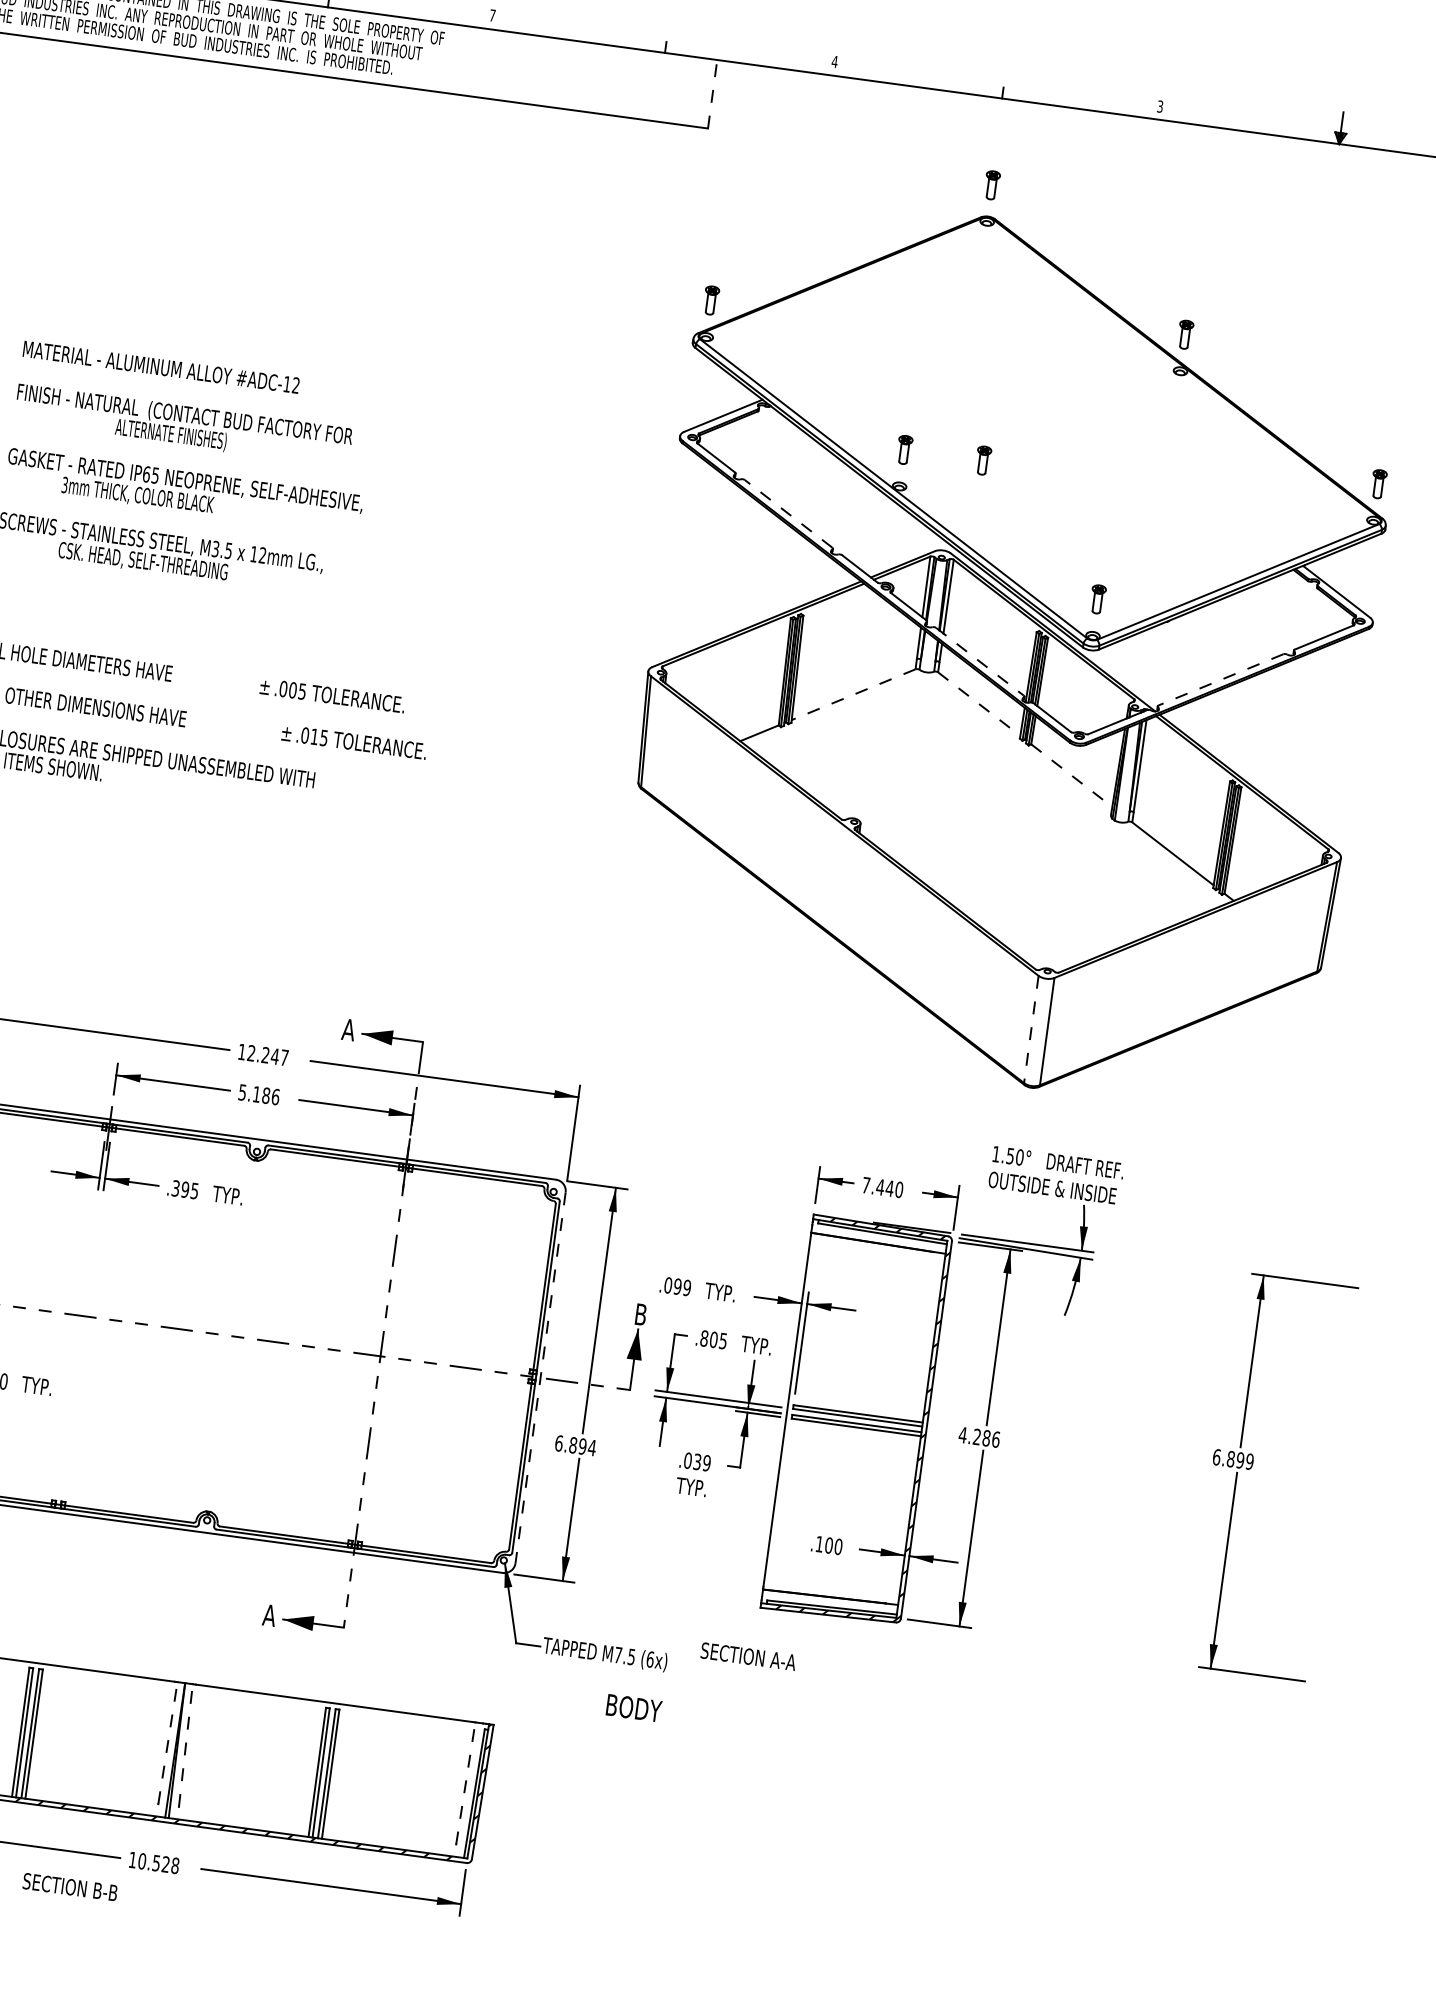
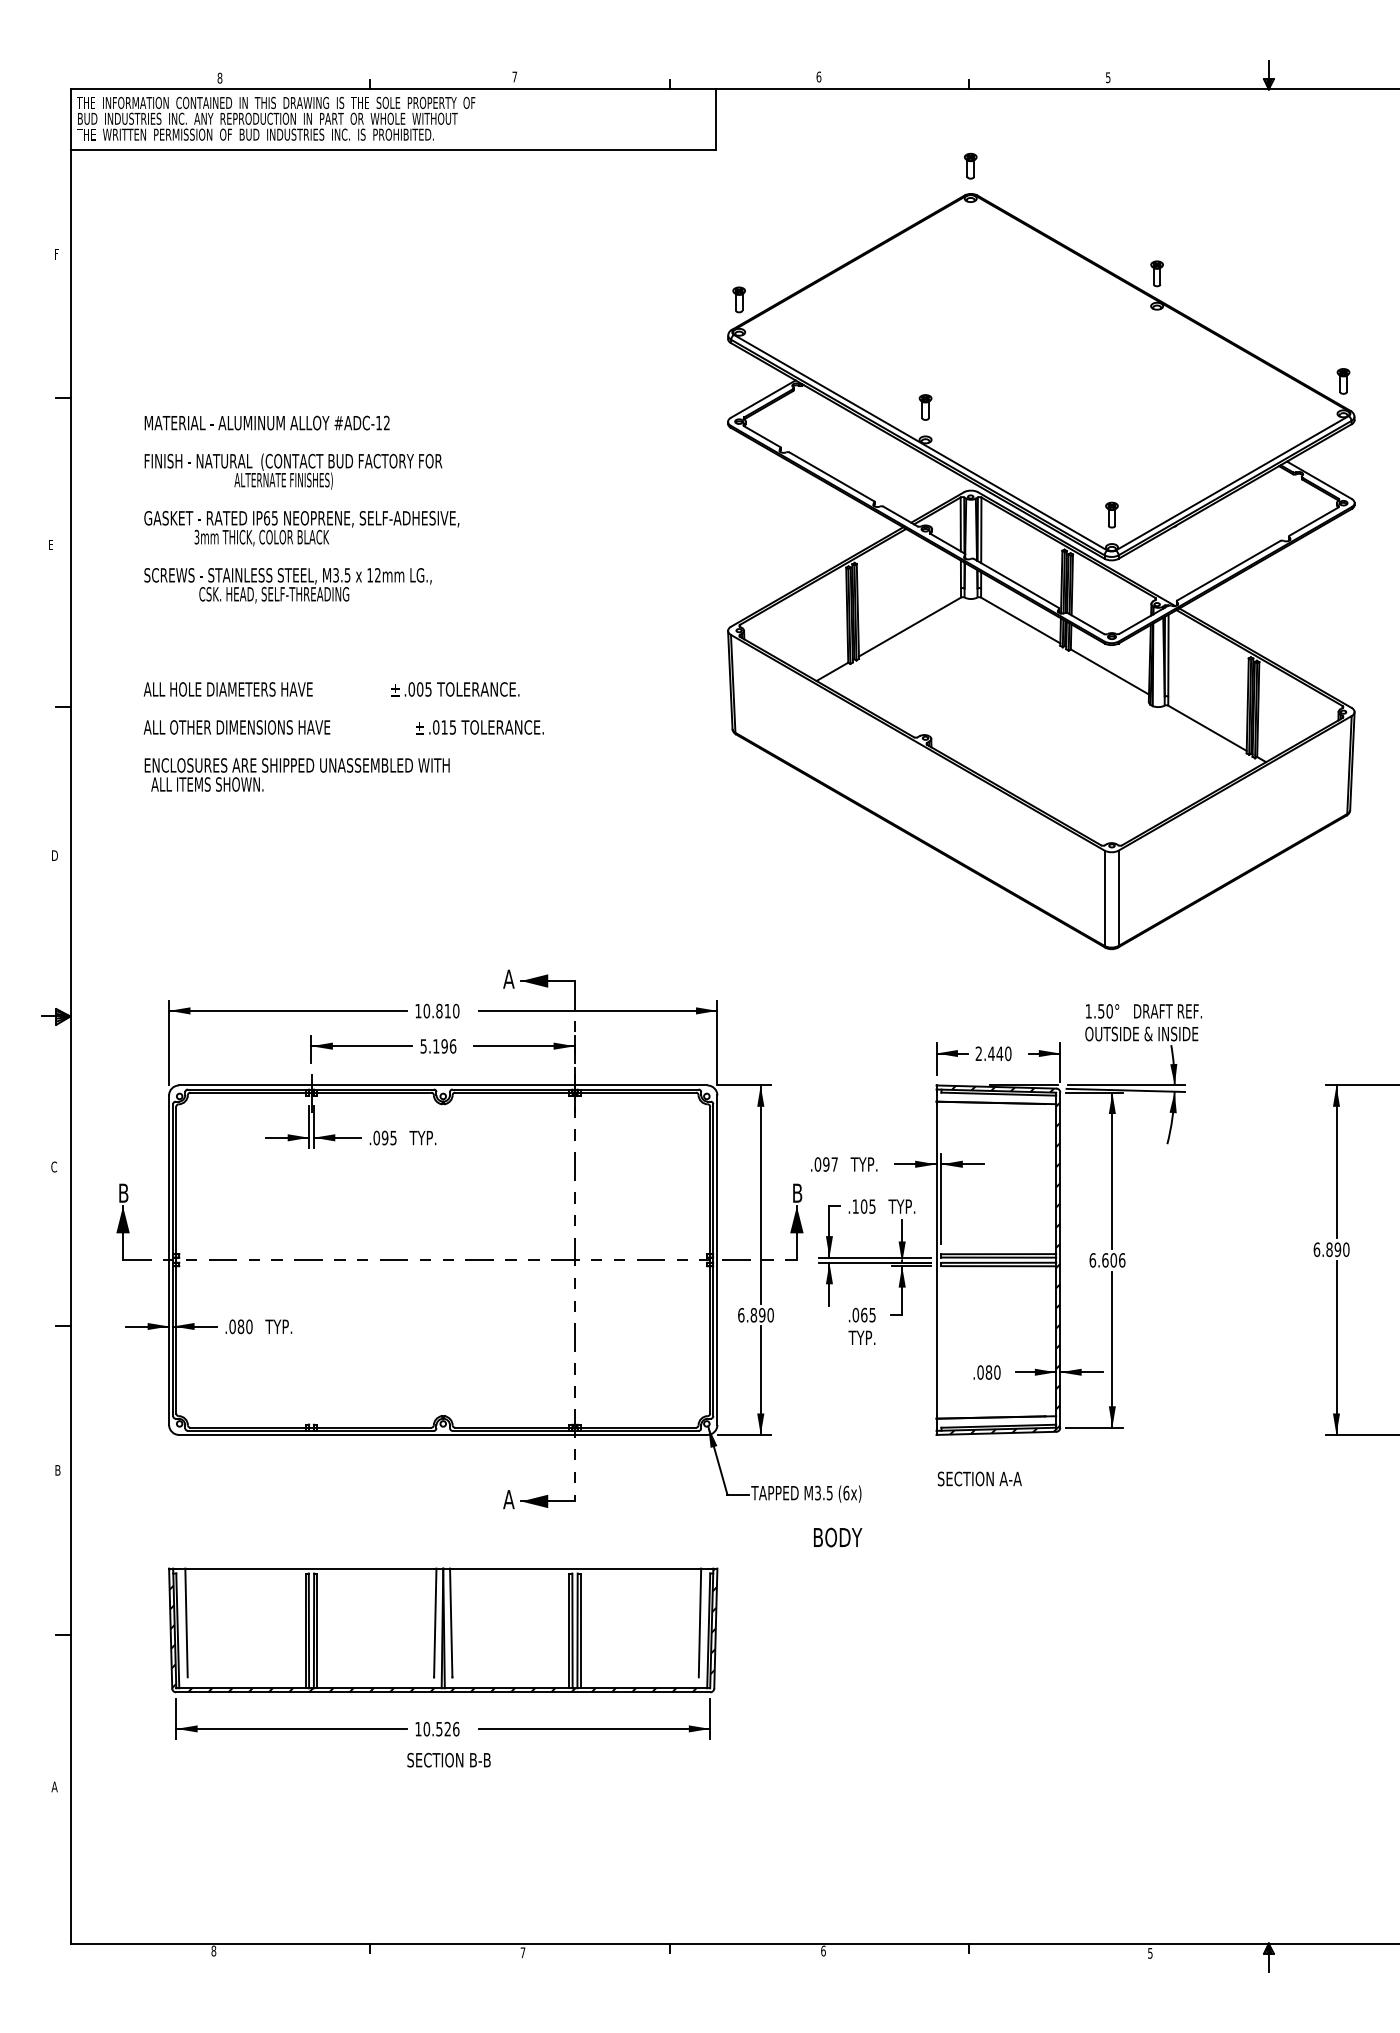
text: (834, 61) -> (818, 76), 4 -> 6
line: (713, 94) -> (716, 119), dashed -> solid
text: (1160, 106) -> (1108, 77), 3 -> 5
part: (983, 460) -> (995, 407), removed
line: (788, 513) -> (831, 476), dashed -> solid
line: (980, 661) -> (1016, 583), dashed -> solid
line: (1220, 679) -> (1228, 570), dashed -> solid
line: (853, 695) -> (909, 627), dashed -> solid
line: (978, 704) -> (1020, 620), dashed -> solid
line: (1072, 776) -> (1110, 672), dashed -> solid
line: (1031, 1029) -> (1104, 898), dashed -> solid
text: (268, 1054) -> (441, 1010), 12.247 -> 10.810
text: (266, 1095) -> (444, 1046), 5.186 -> 5.196
text: (865, 1184) -> (978, 1053), 7.440 -> 2.440
text: (175, 1187) -> (376, 1137), .395 -> .095
text: (686, 1287) -> (834, 1164), .099 -> .097
text: (704, 1338) -> (855, 1206), .805 -> .105
line: (540, 1378) -> (717, 1260), dashed -> solid
text: (975, 1436) -> (1103, 1260), 4.286 -> 6.606
text: (591, 1448) -> (770, 1315), 6.894 -> 6.890
text: (702, 1461) -> (868, 1314), .039 -> .065
text: (1250, 1461) -> (1346, 1249), 6.899 -> 6.890
text: (824, 1544) -> (984, 1372), .100 -> .080
text: (617, 1654) -> (817, 1492), M7.5 -> M3.5
text: (748, 1656) -> (979, 1478), moved
line: (168, 1742) -> (435, 1622), dashed -> solid
line: (186, 1745) -> (451, 1622), dashed -> solid
line: (466, 1782) -> (700, 1622), dashed -> solid
text: (175, 1865) -> (456, 1728), 10.528 -> 10.526
text: (69, 1886) -> (448, 1759), moved

